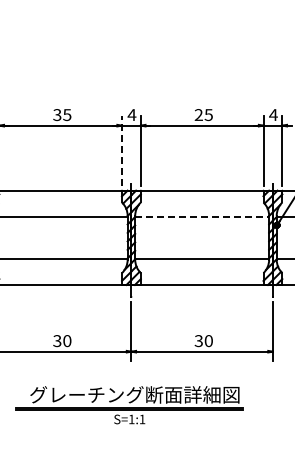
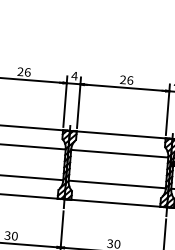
text: (208, 114) -> (130, 80), 25 -> 26
text: (62, 115) -> (24, 72), 35 -> 26
line: (122, 151) -> (65, 101), dashed -> solid
line: (202, 216) -> (119, 153), dashed -> solid

